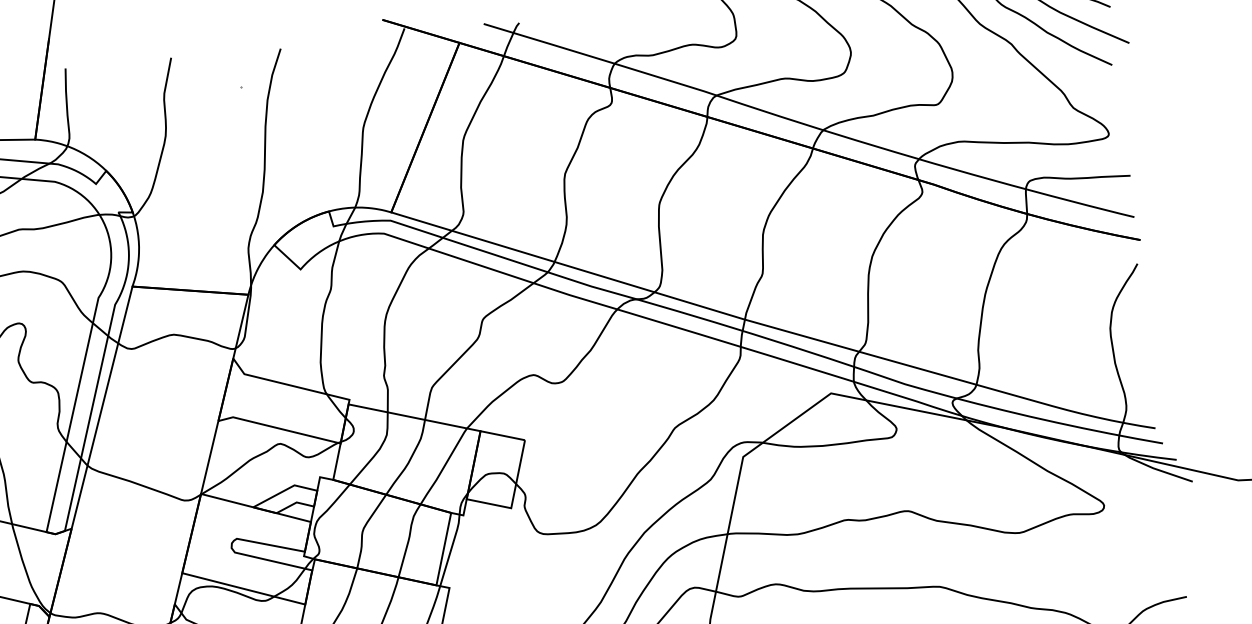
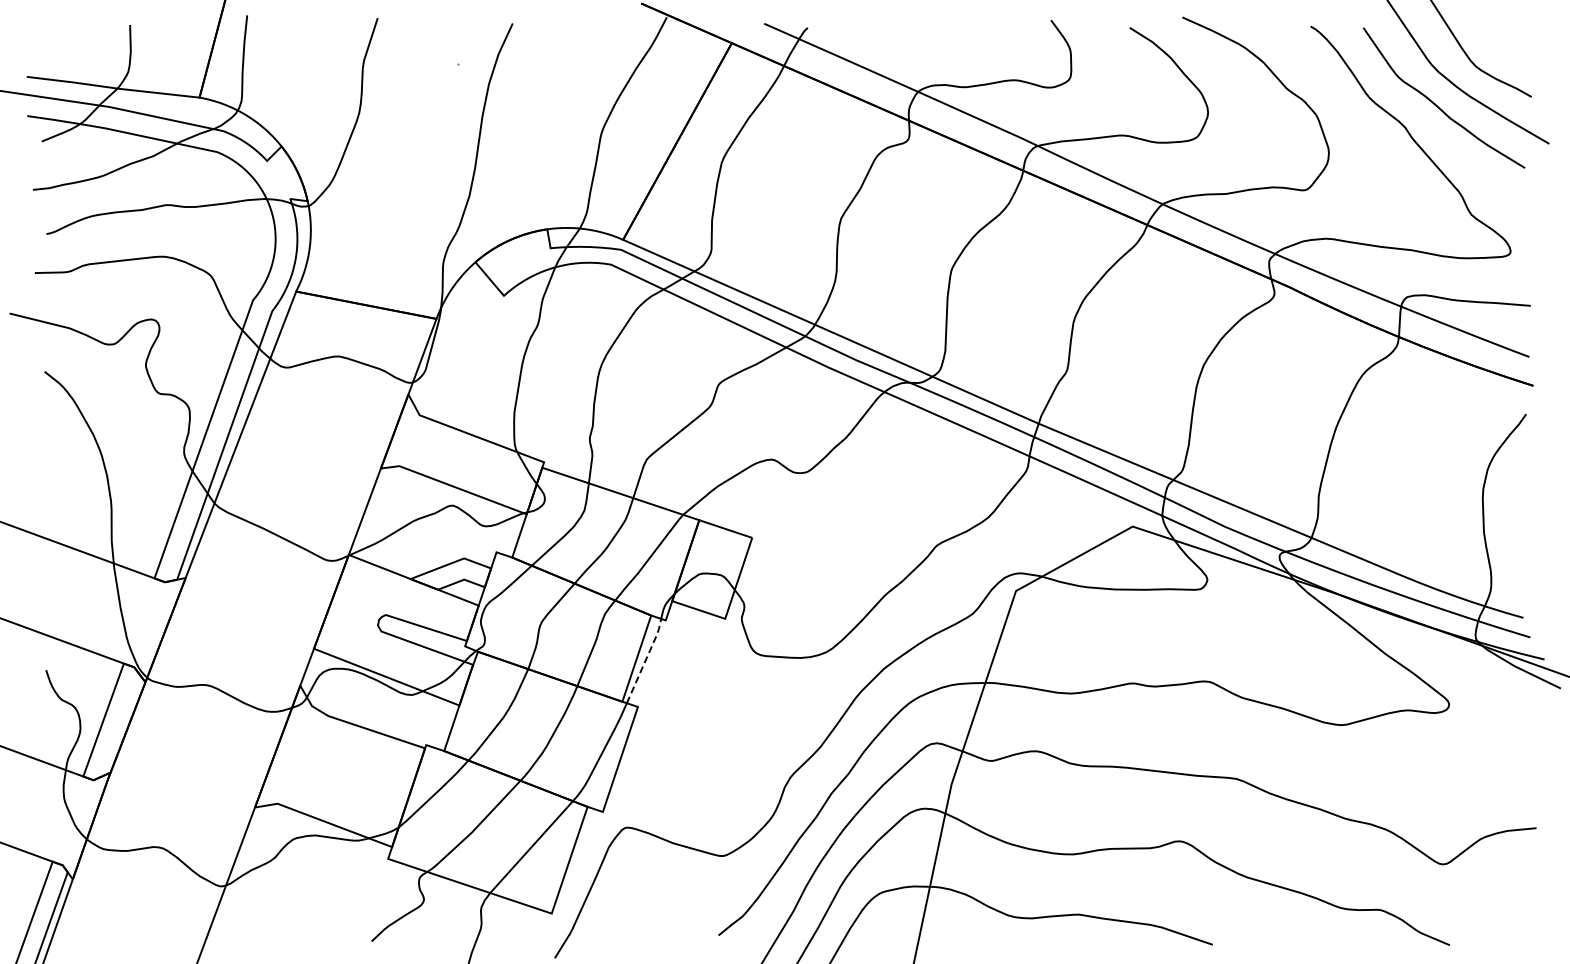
line: (451, 549) -> (645, 660), solid -> dashed

